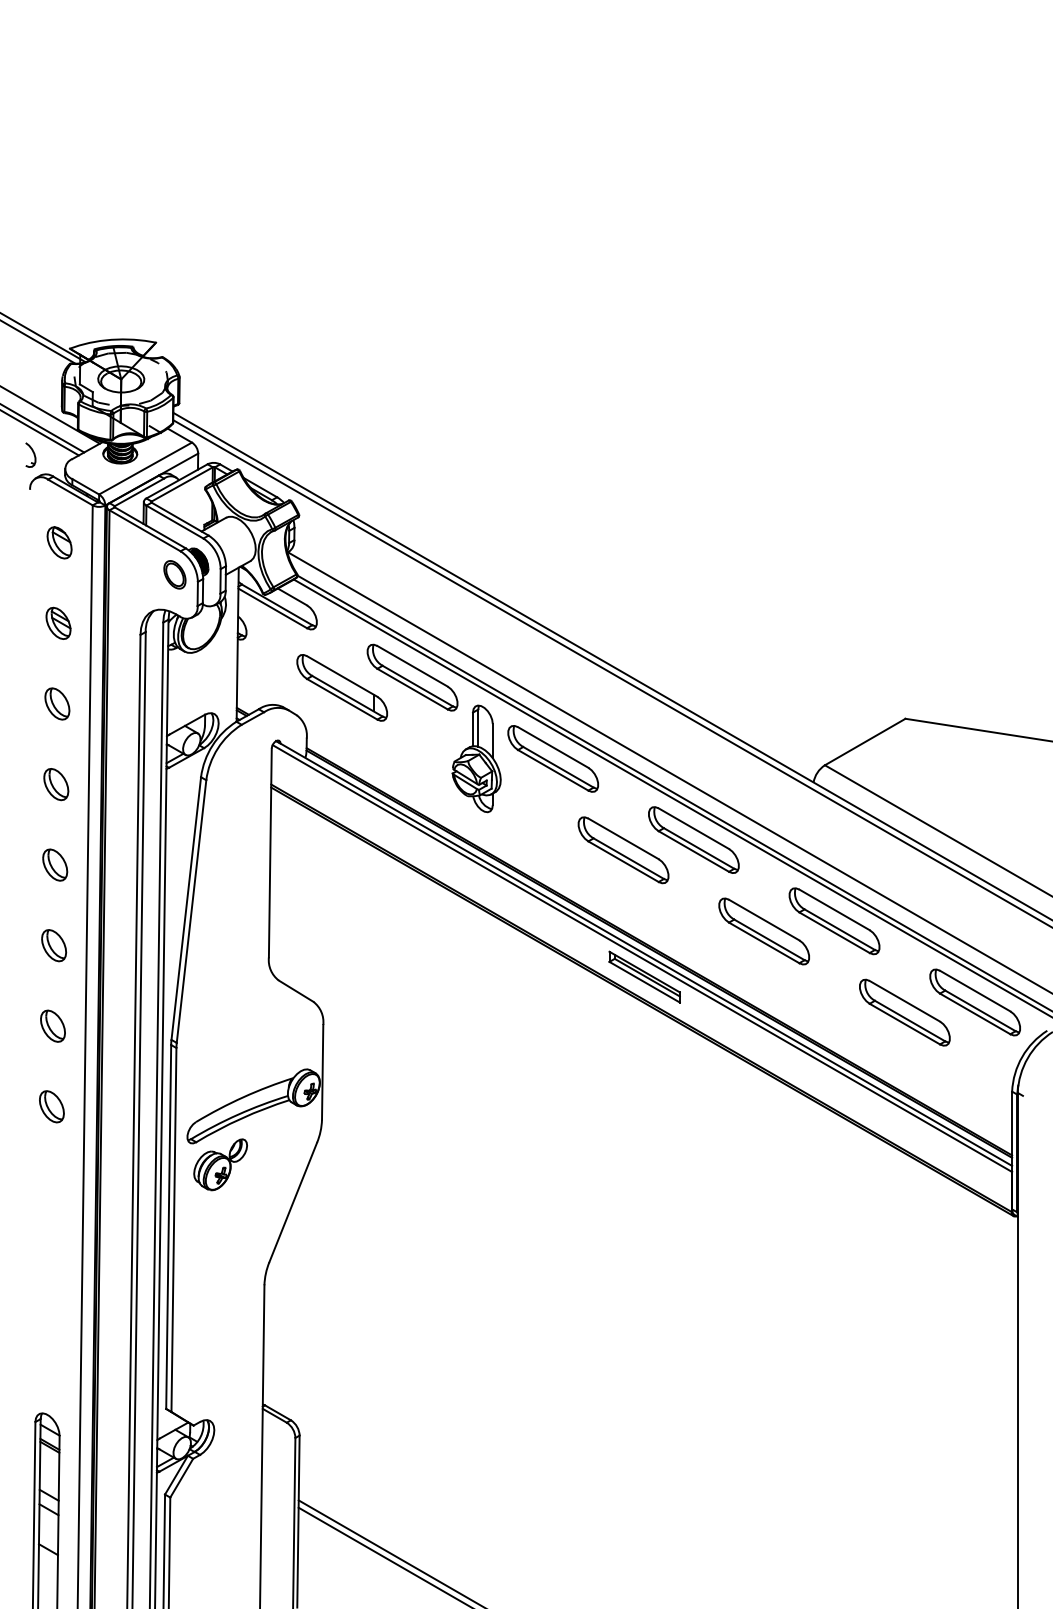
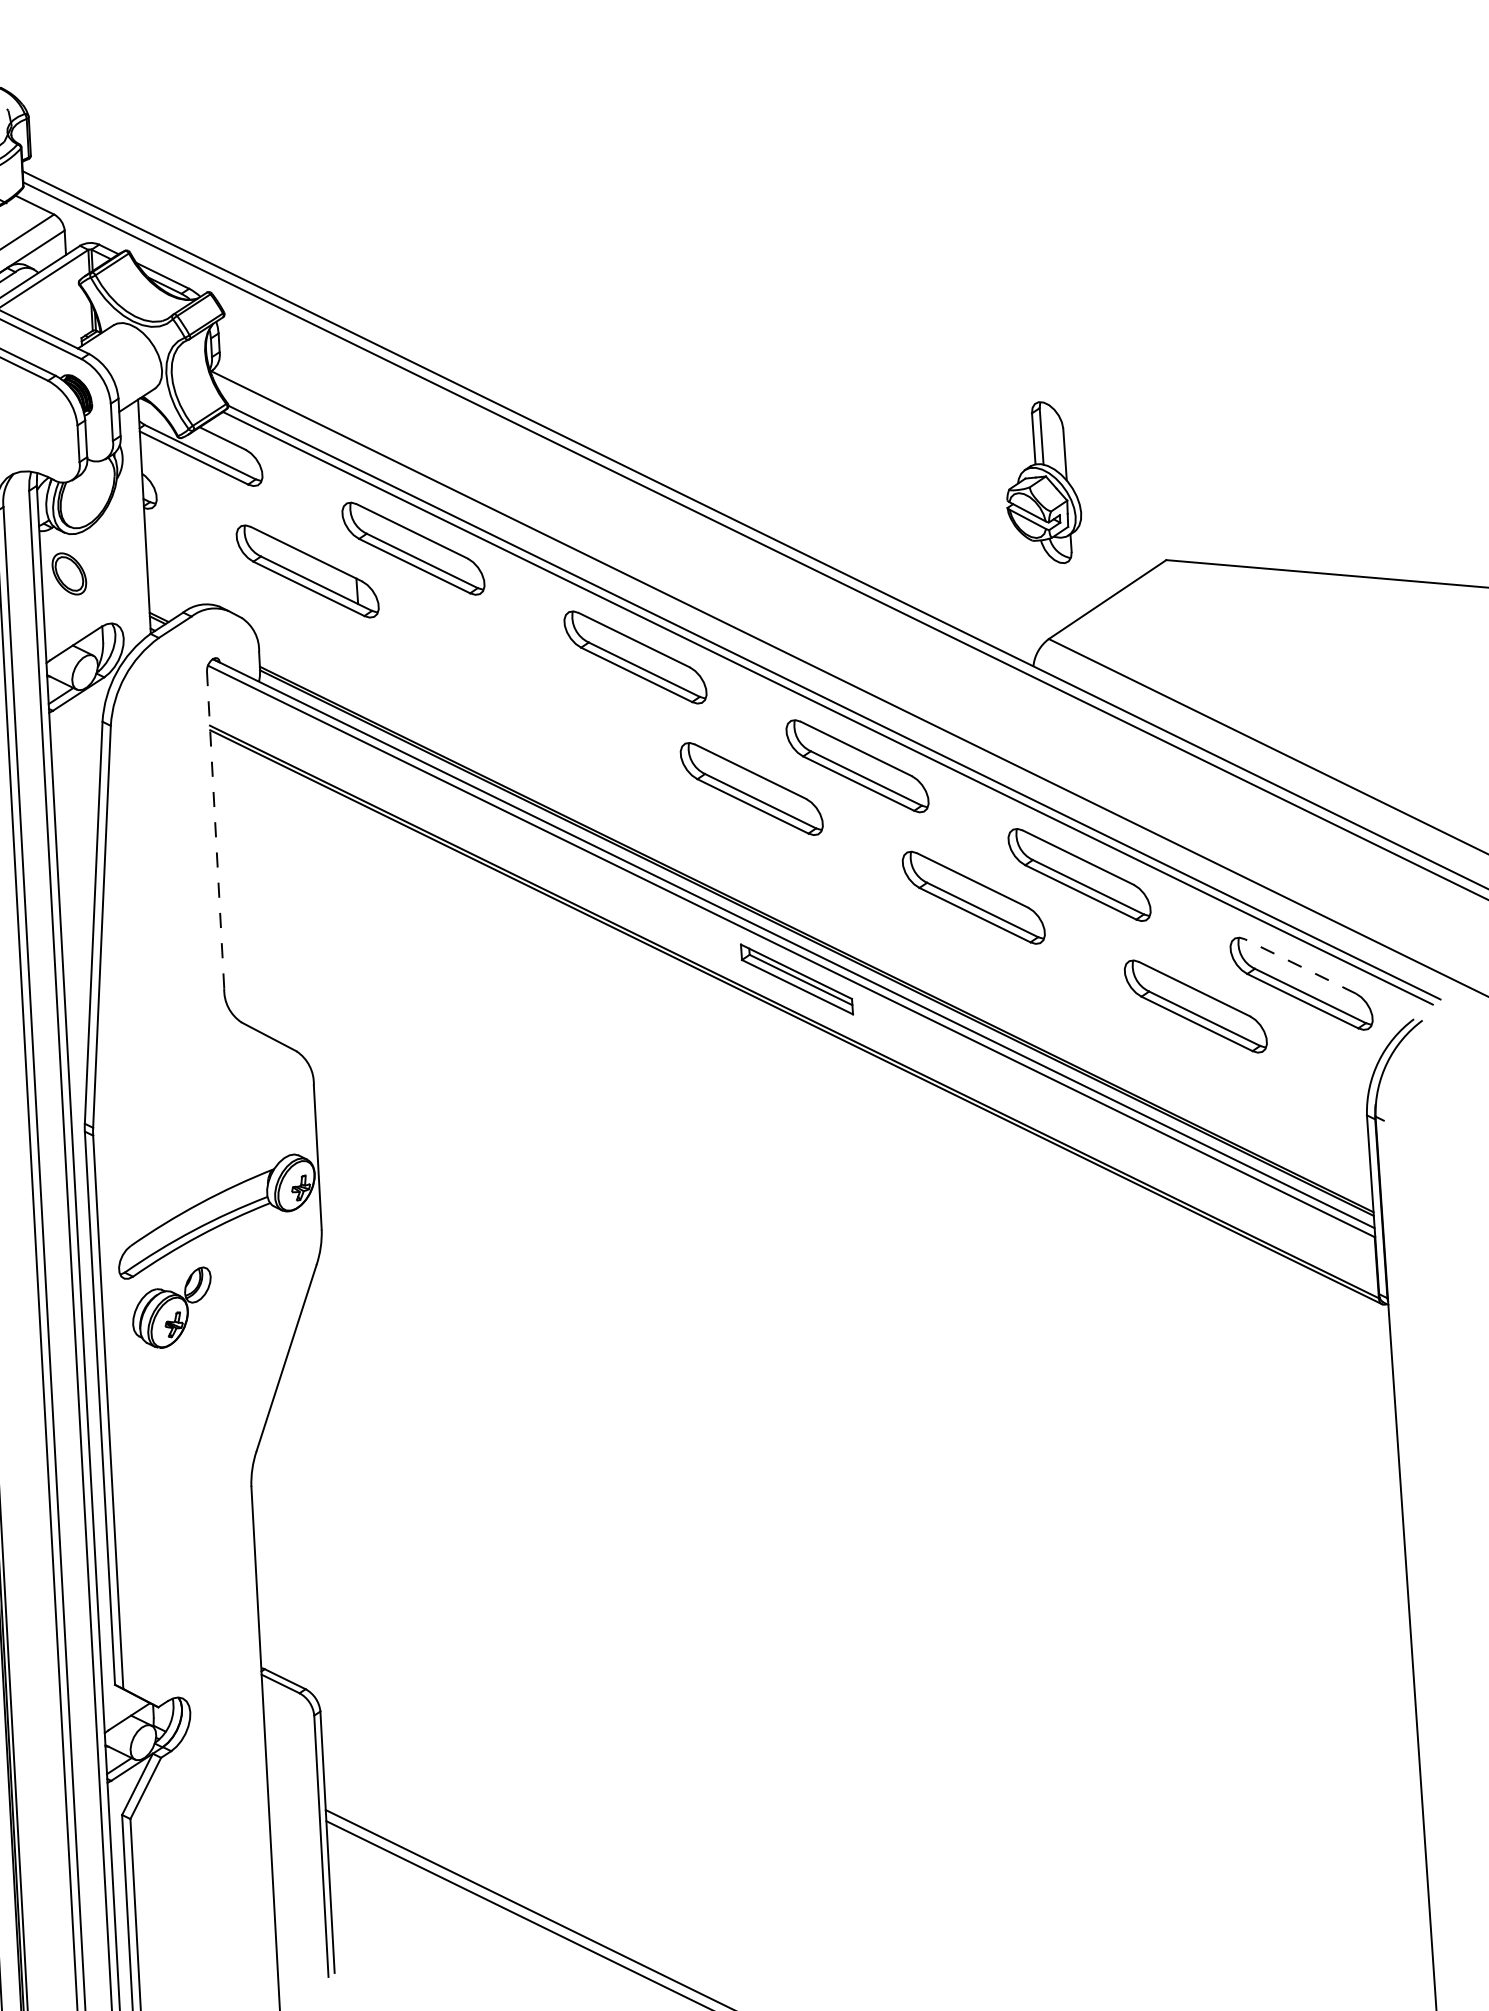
part: (174, 574) -> (68, 573), moved
part: (476, 758) -> (1042, 482), moved
line: (270, 853) -> (215, 830), solid -> dashed
line: (975, 991) -> (1300, 967), solid -> dashed

